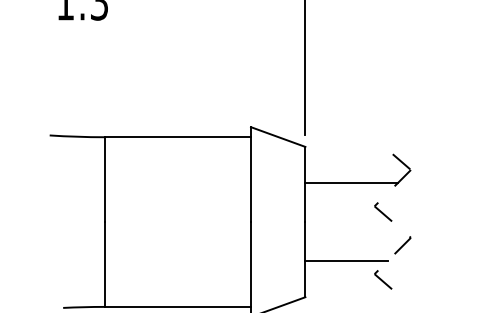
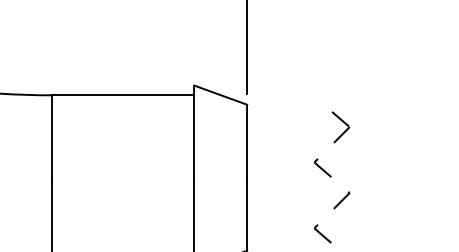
line: (351, 183) -> (291, 140), removed
line: (346, 261) -> (287, 216), removed

